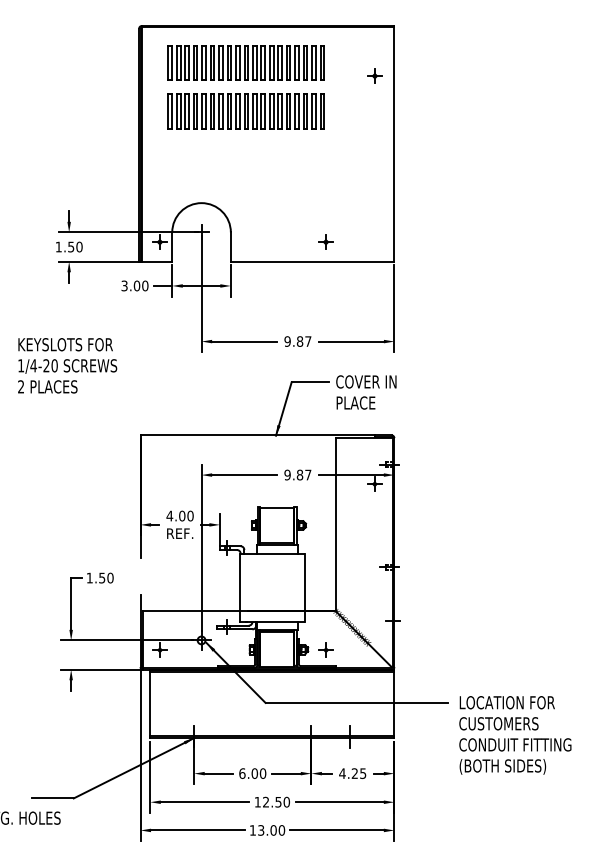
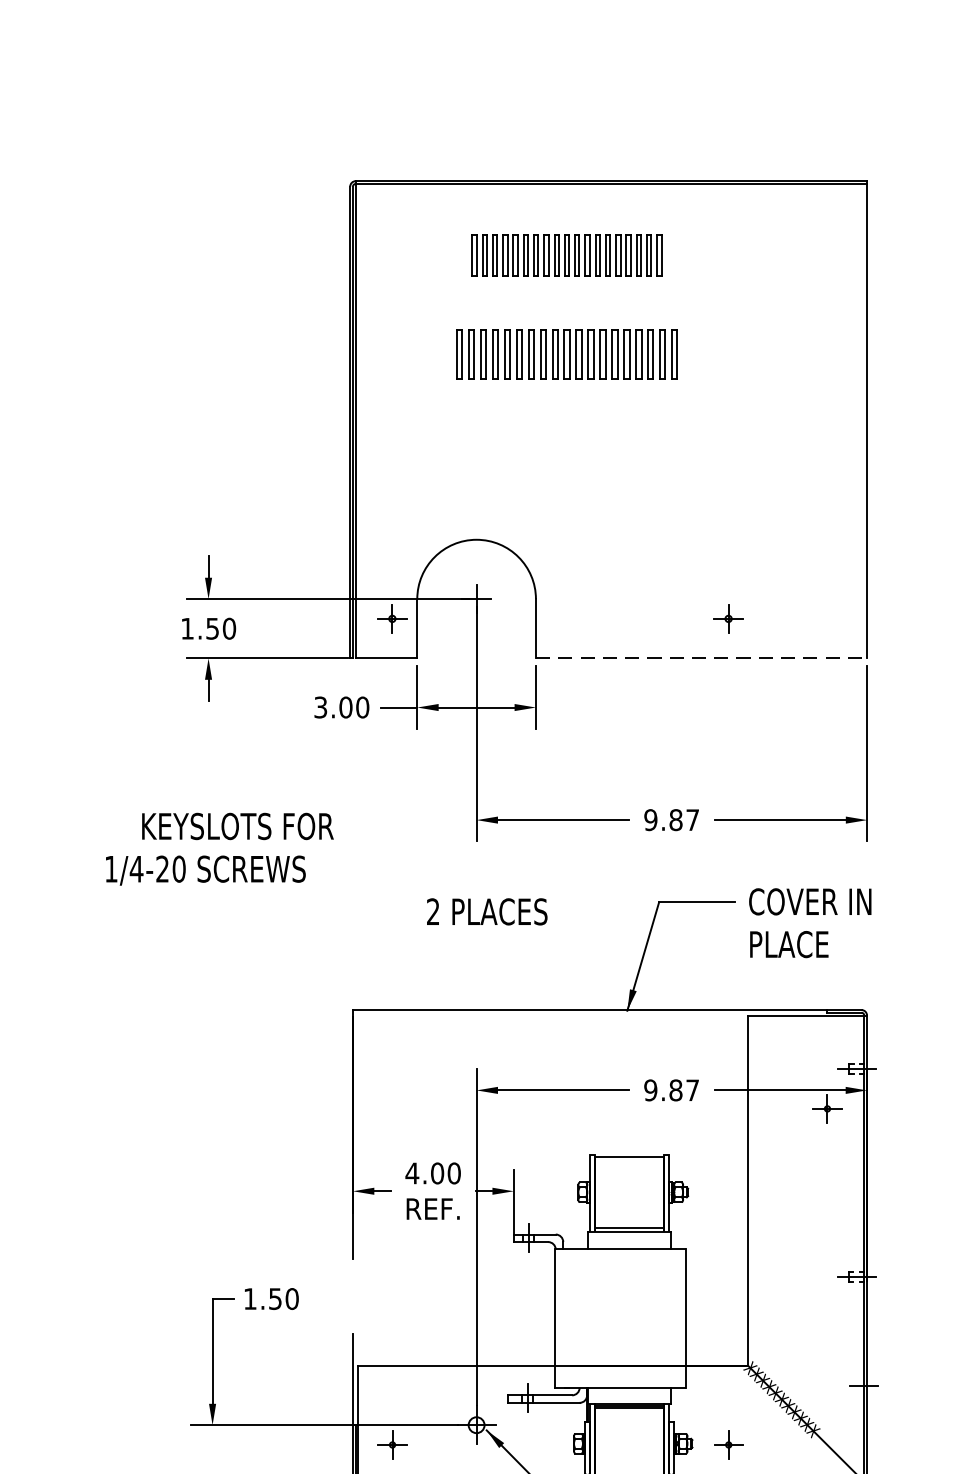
part: (245, 62) -> (565, 255), size x0.6
part: (374, 75) -> (826, 281), removed
part: (245, 111) -> (565, 354), size x0.7
line: (312, 261) -> (701, 657), solid -> dashed
text: (65, 344) -> (237, 826), moved
text: (47, 386) -> (486, 911), moved

